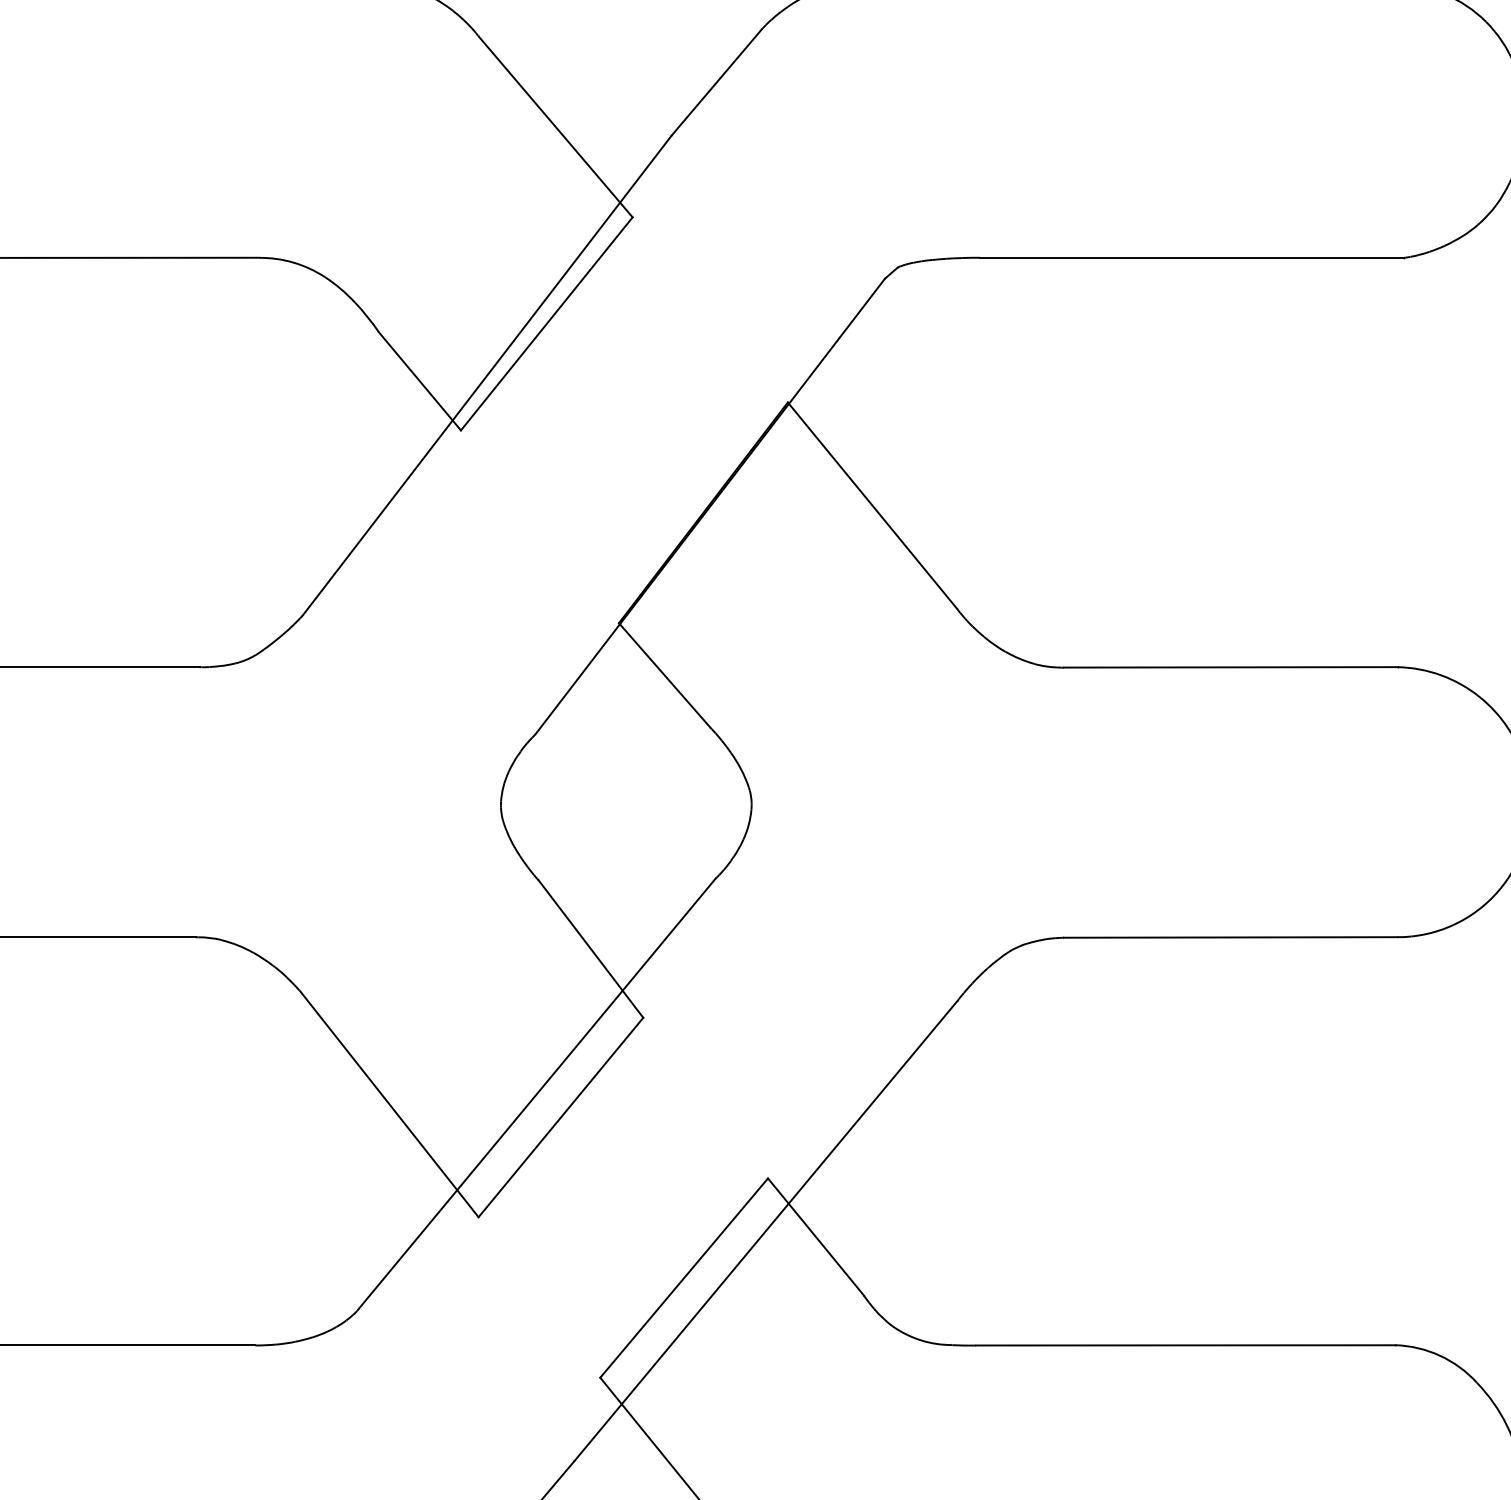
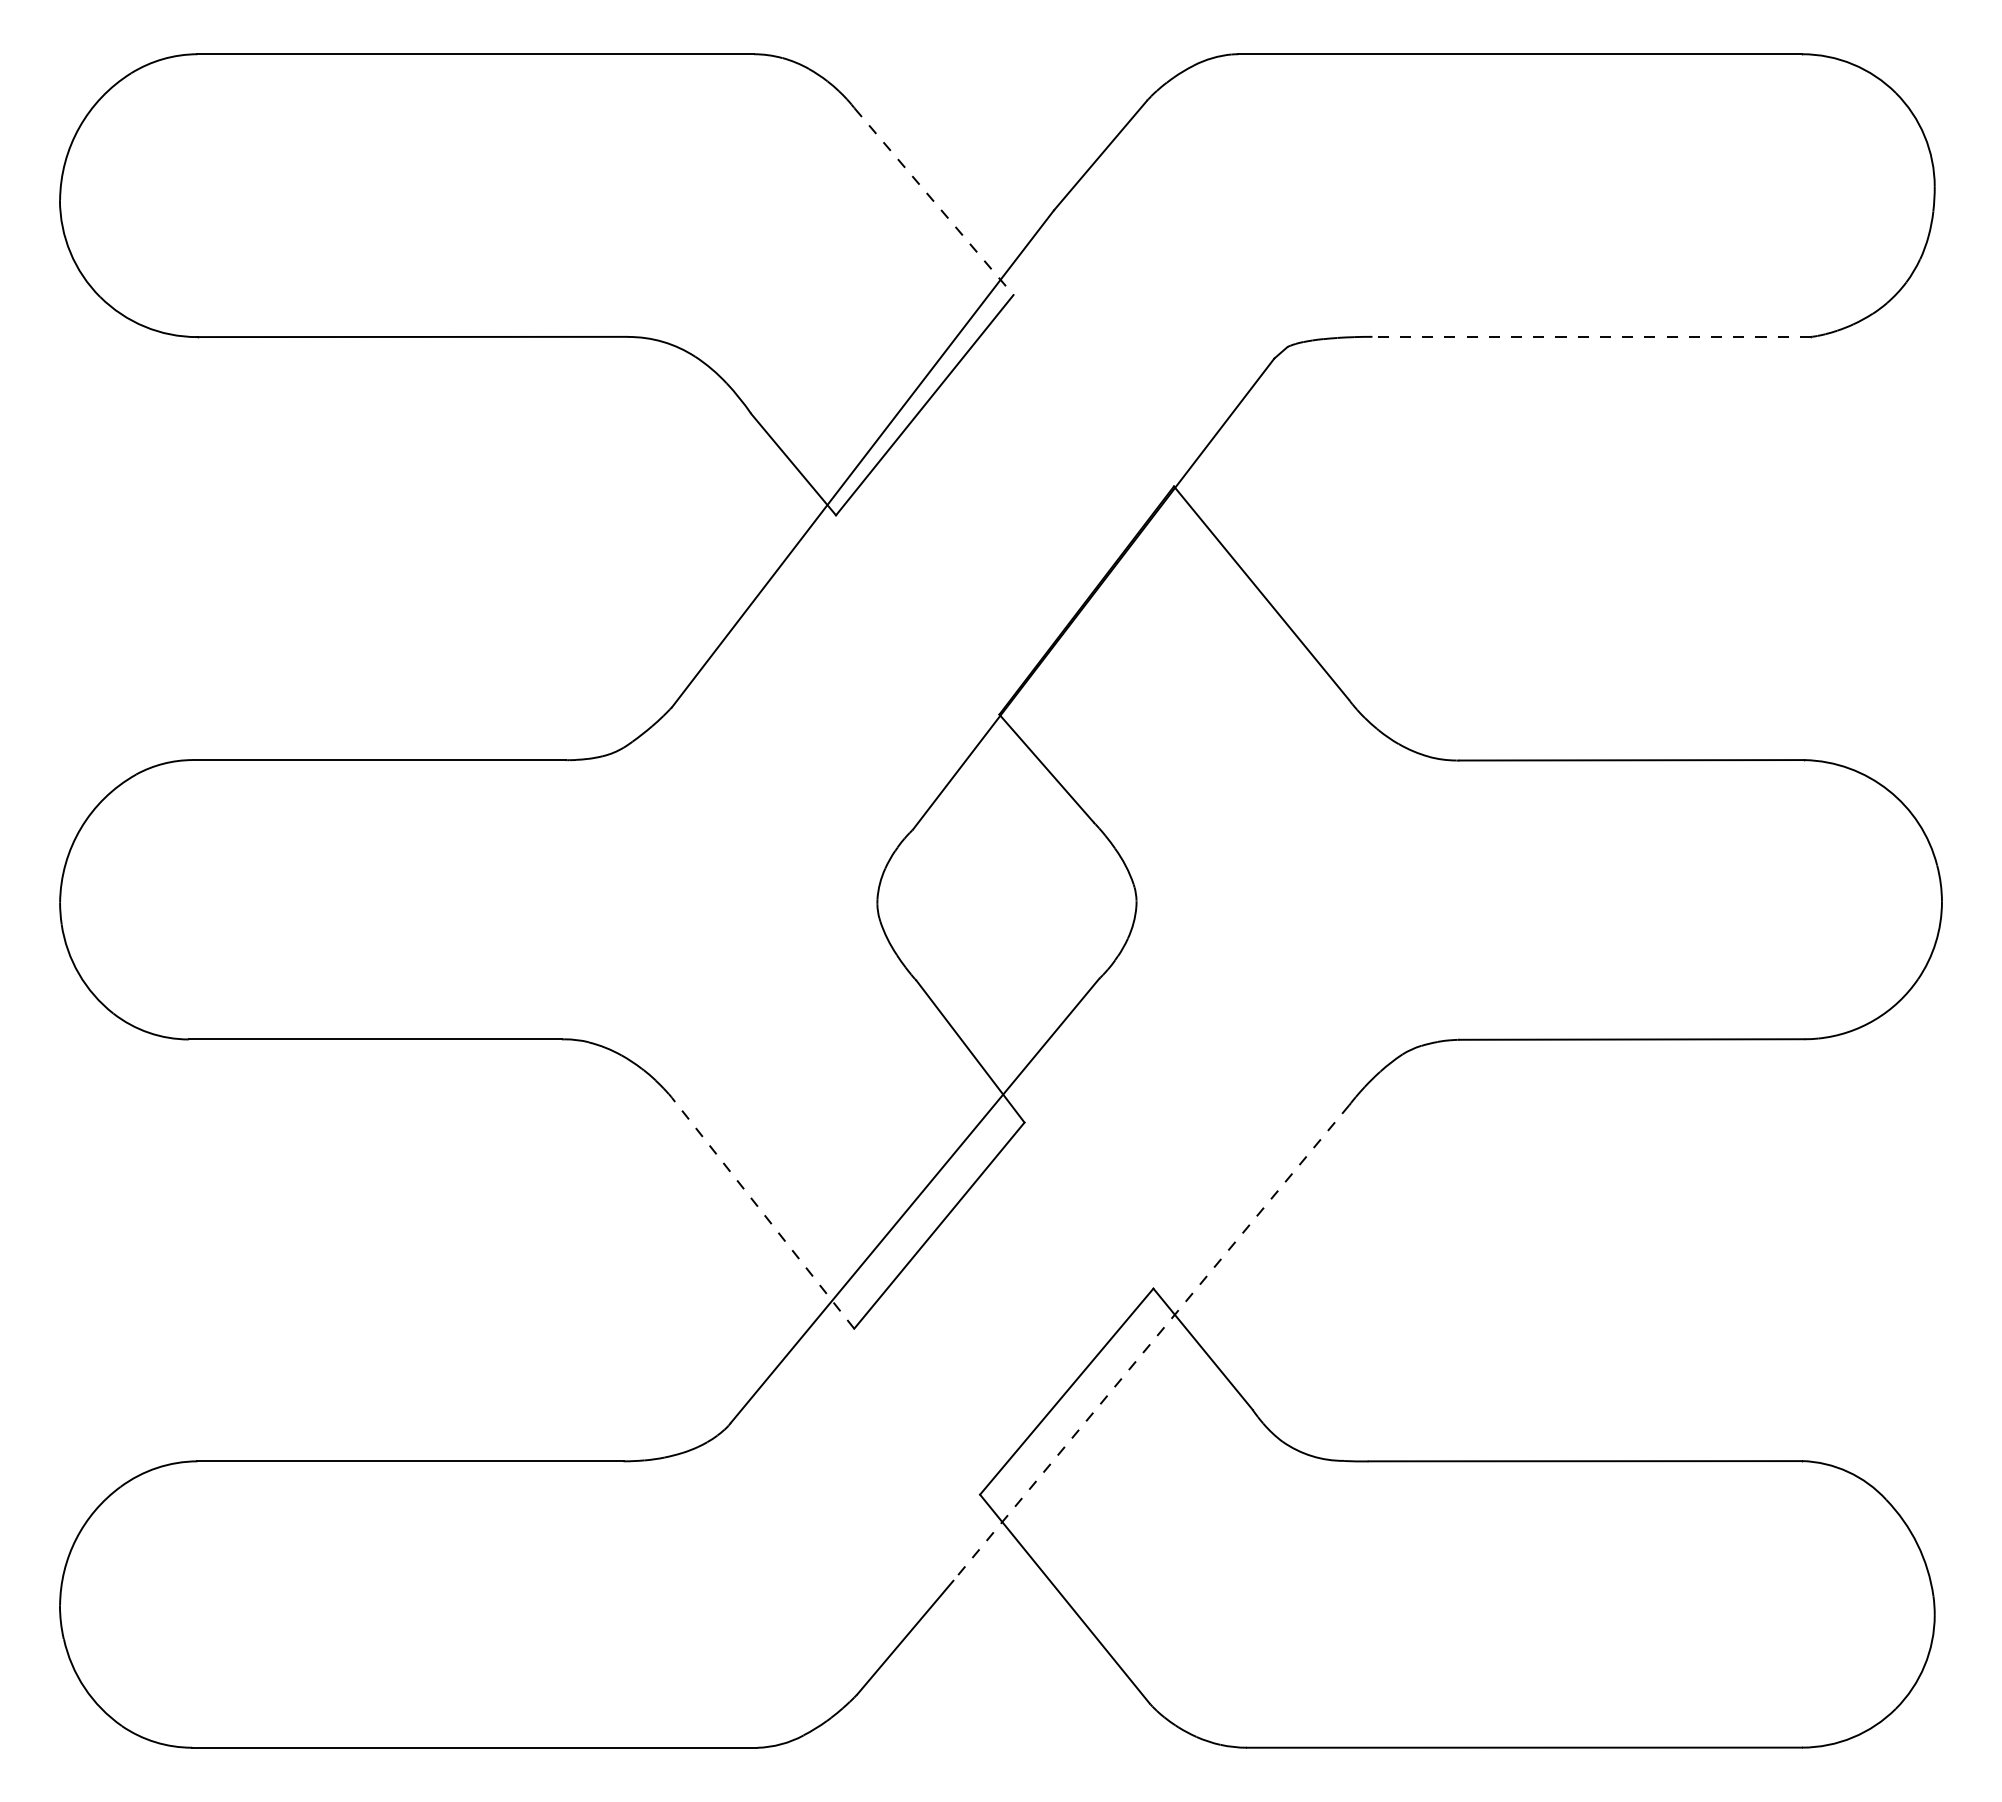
line: (556, 126) -> (934, 201), solid -> dashed
line: (1191, 257) -> (1591, 336), solid -> dashed
line: (390, 1105) -> (763, 1213), solid -> dashed
line: (766, 1231) -> (1151, 1343), solid -> dashed

